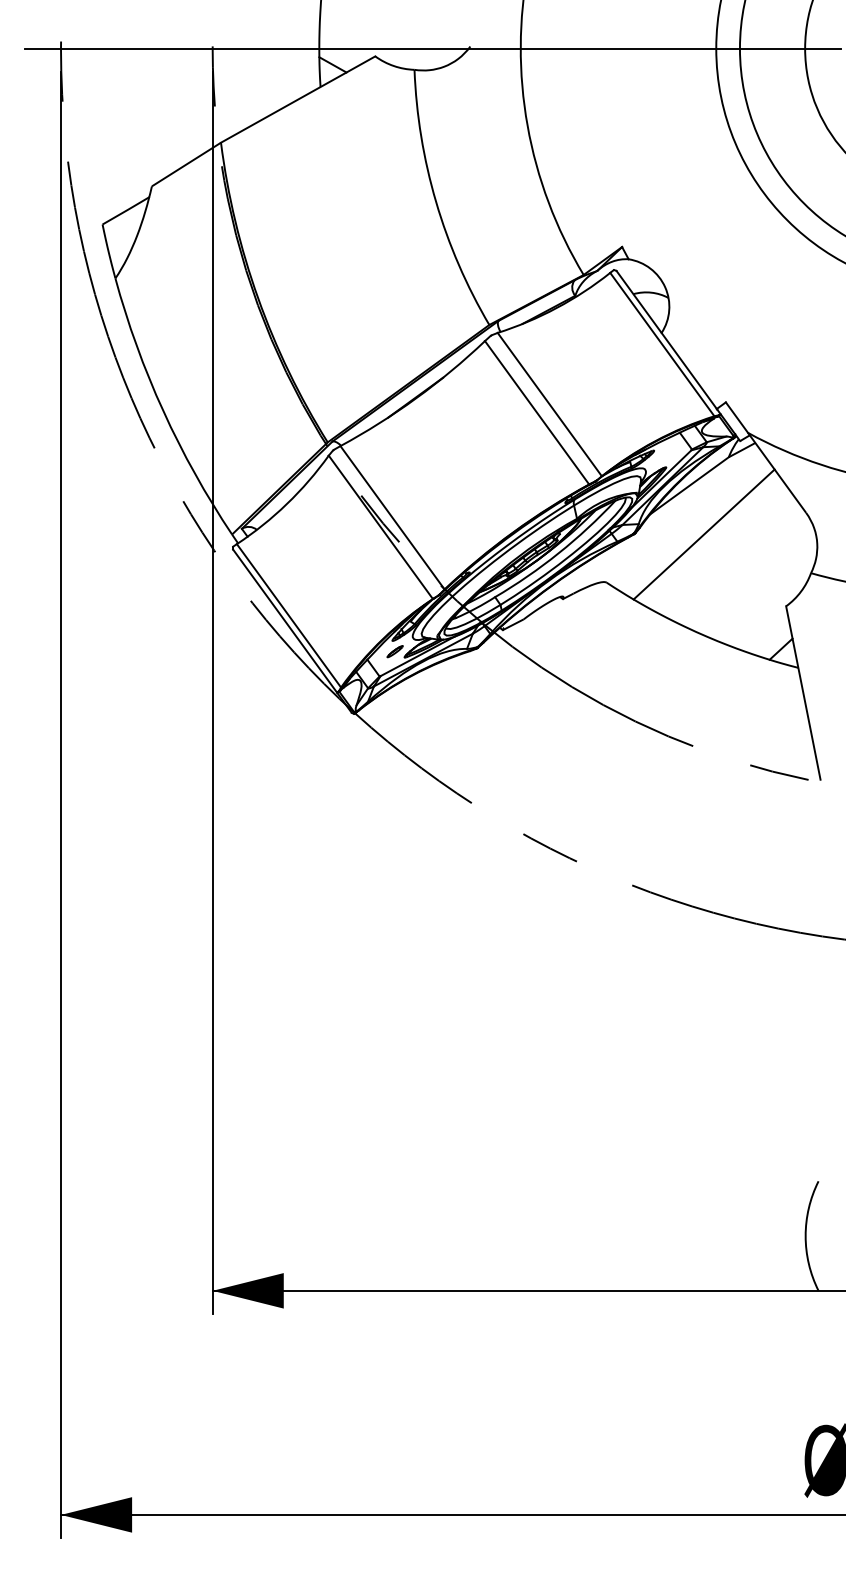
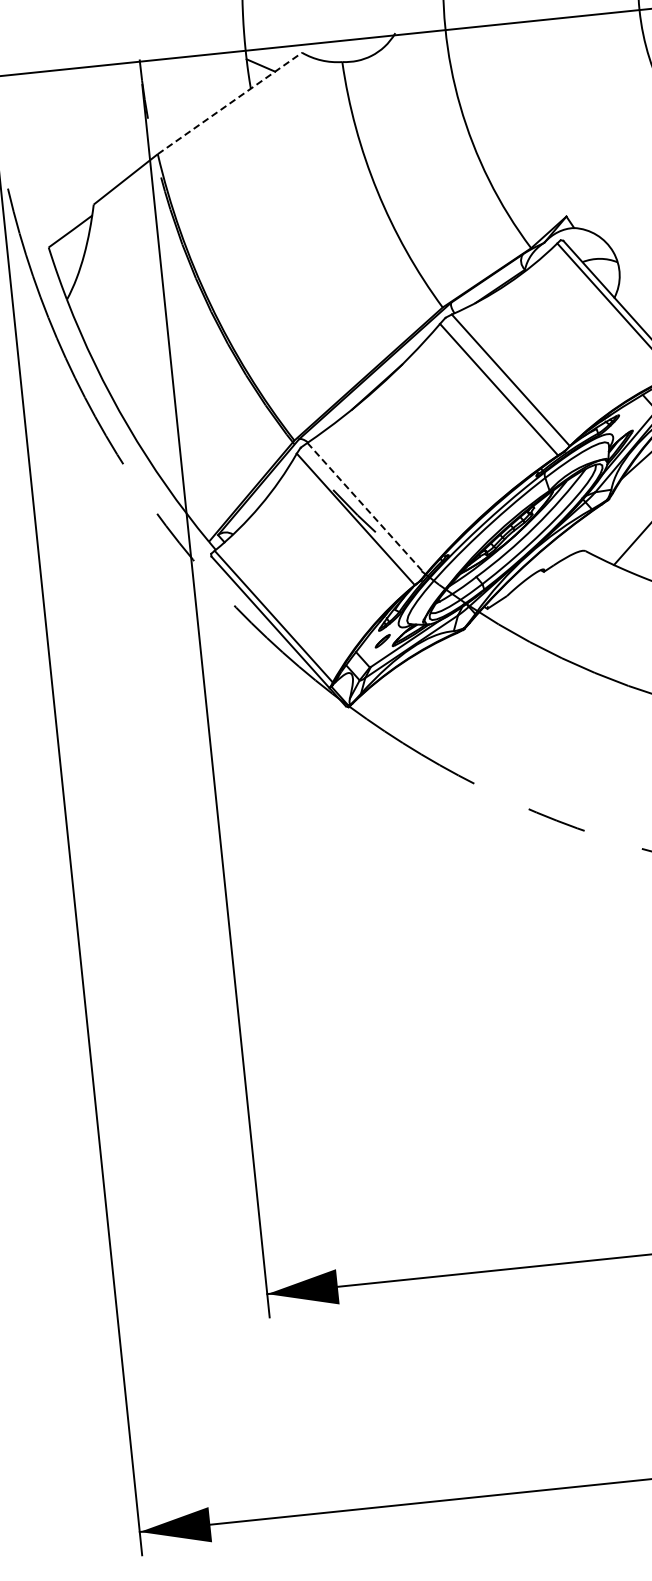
line: (298, 99) -> (230, 103), solid -> dashed
line: (392, 517) -> (366, 508), solid -> dashed

